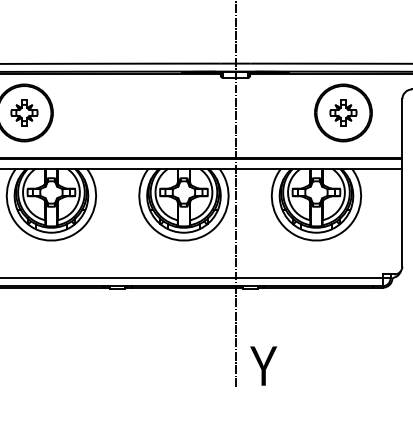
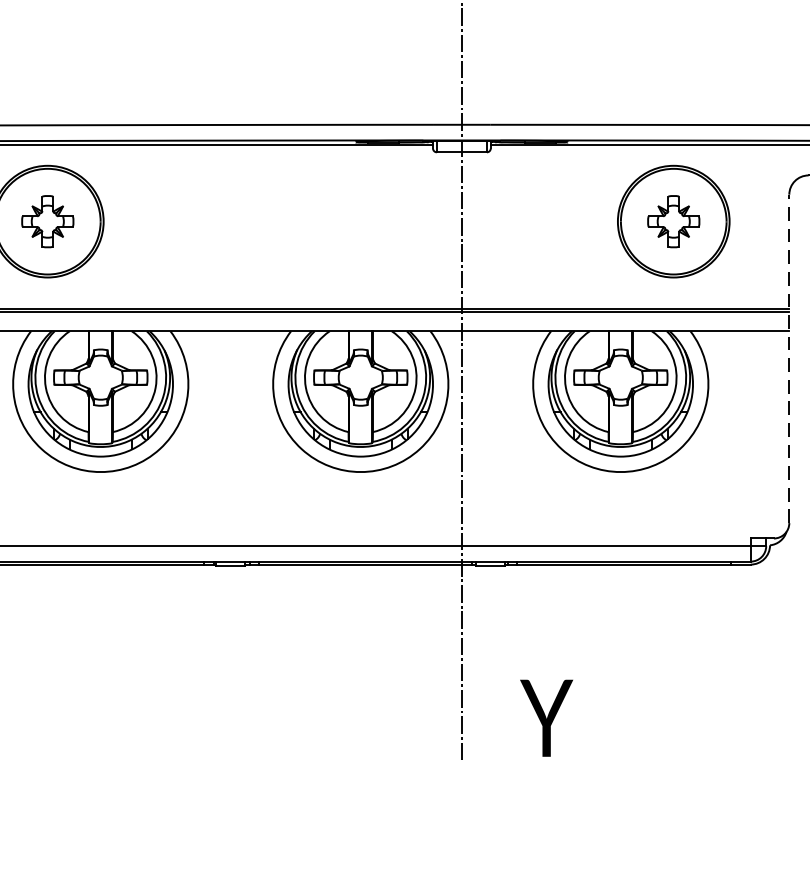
line: (402, 182) -> (789, 358), solid -> dashed
text: (263, 365) -> (546, 717), moved

